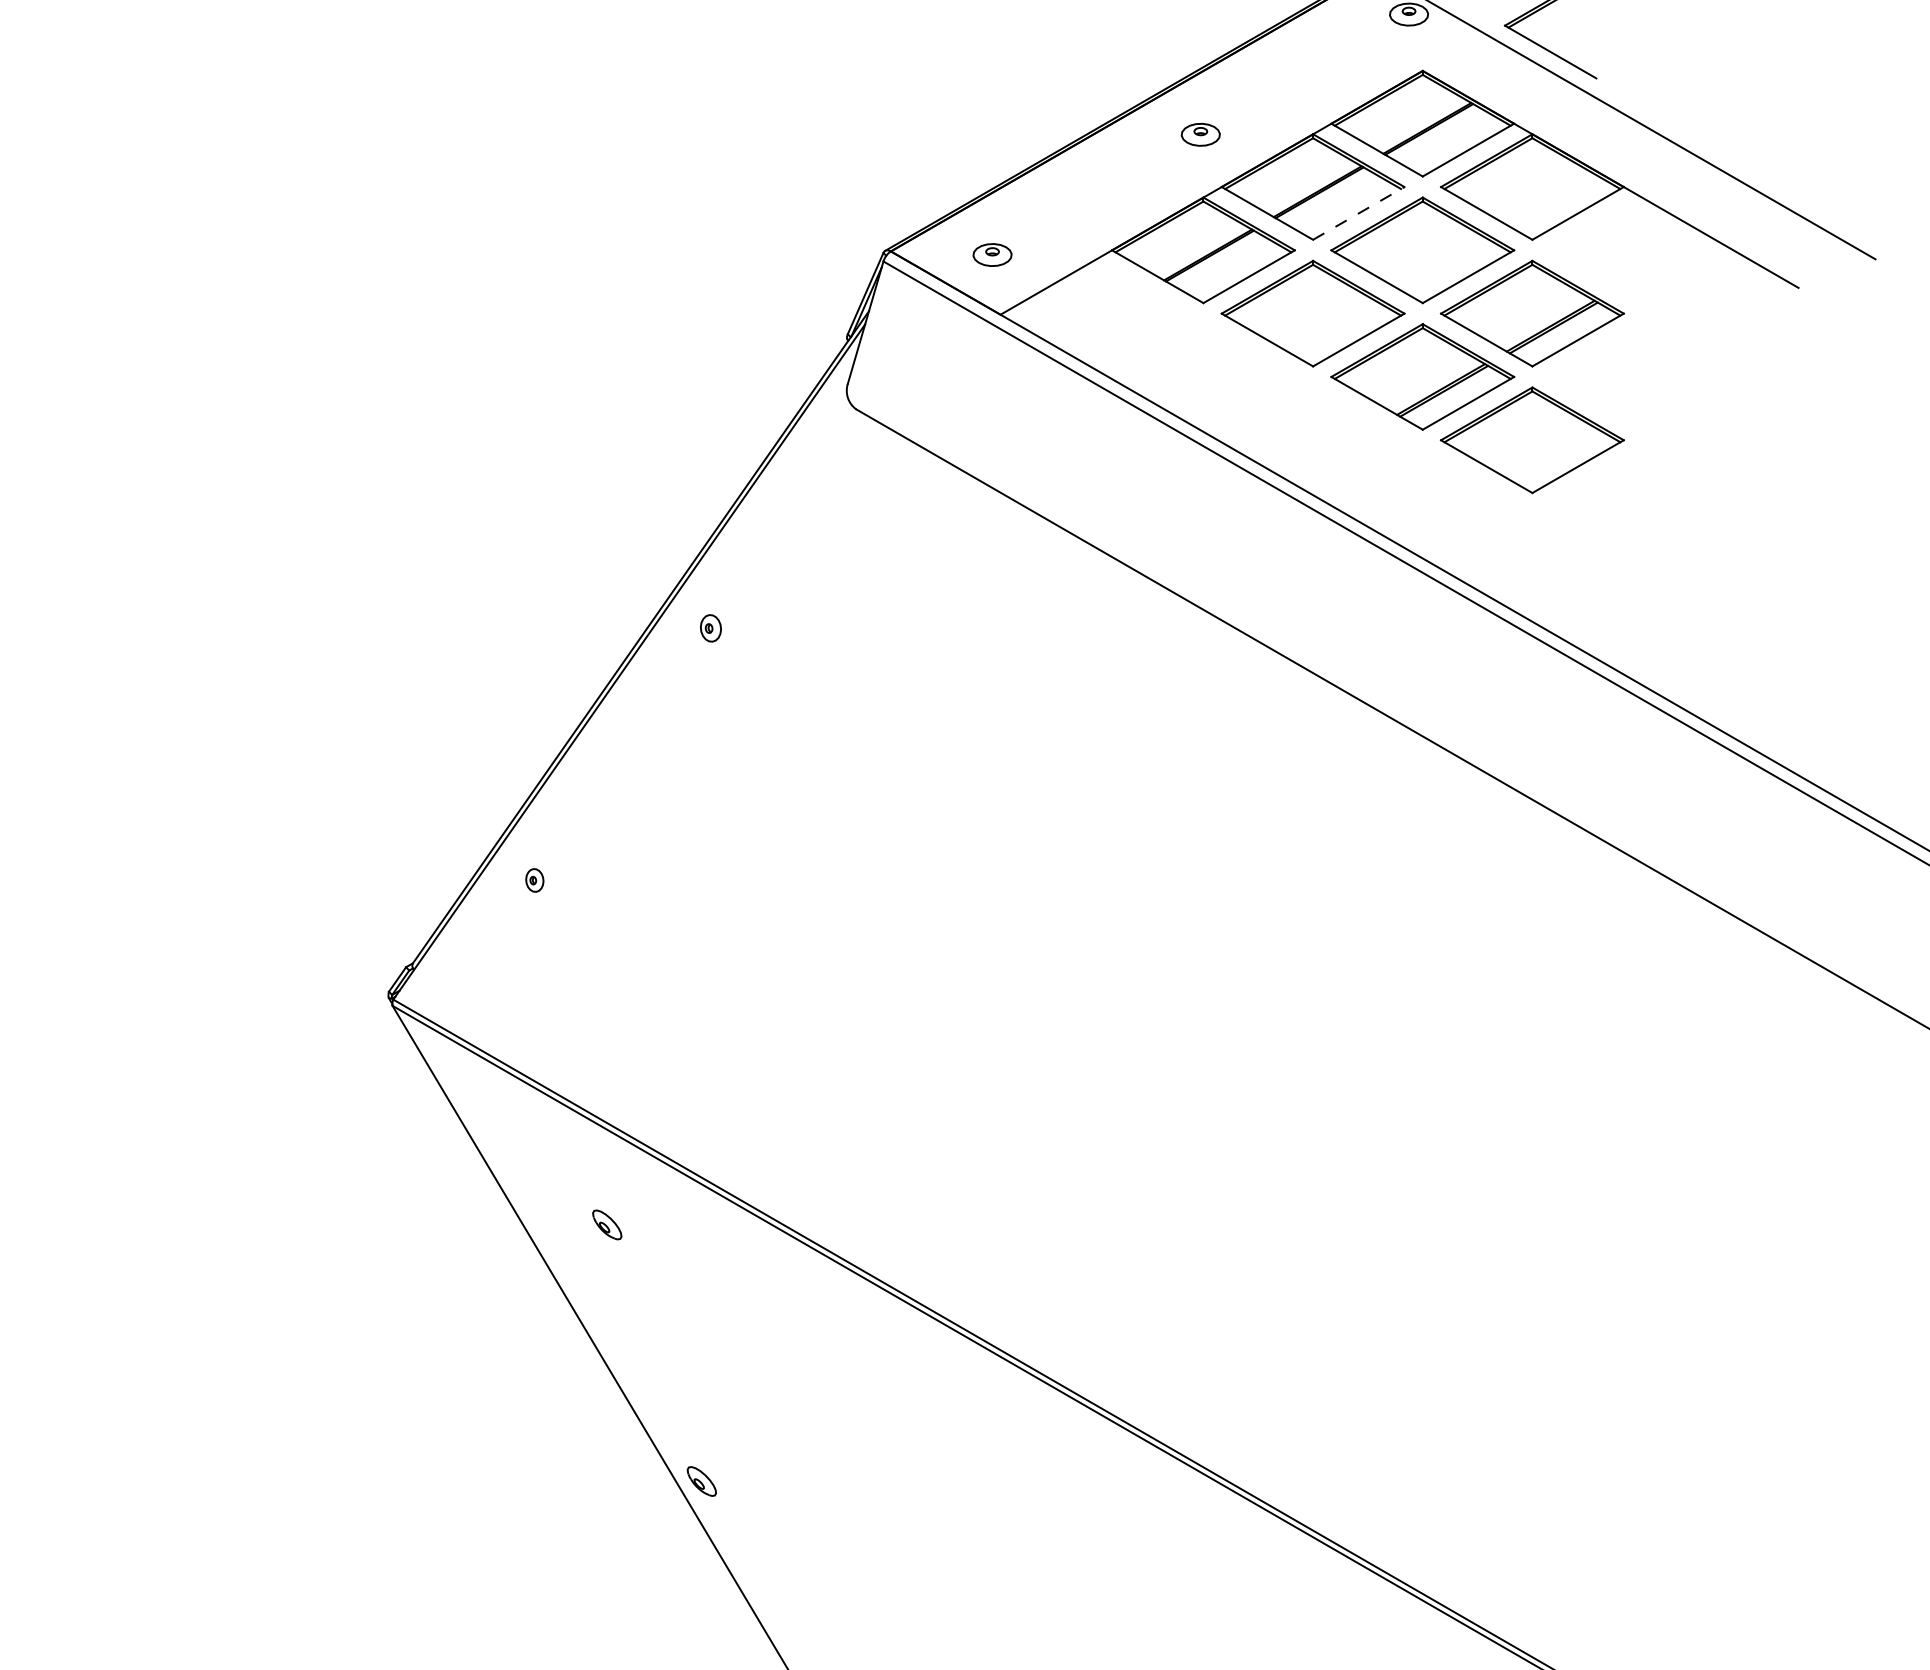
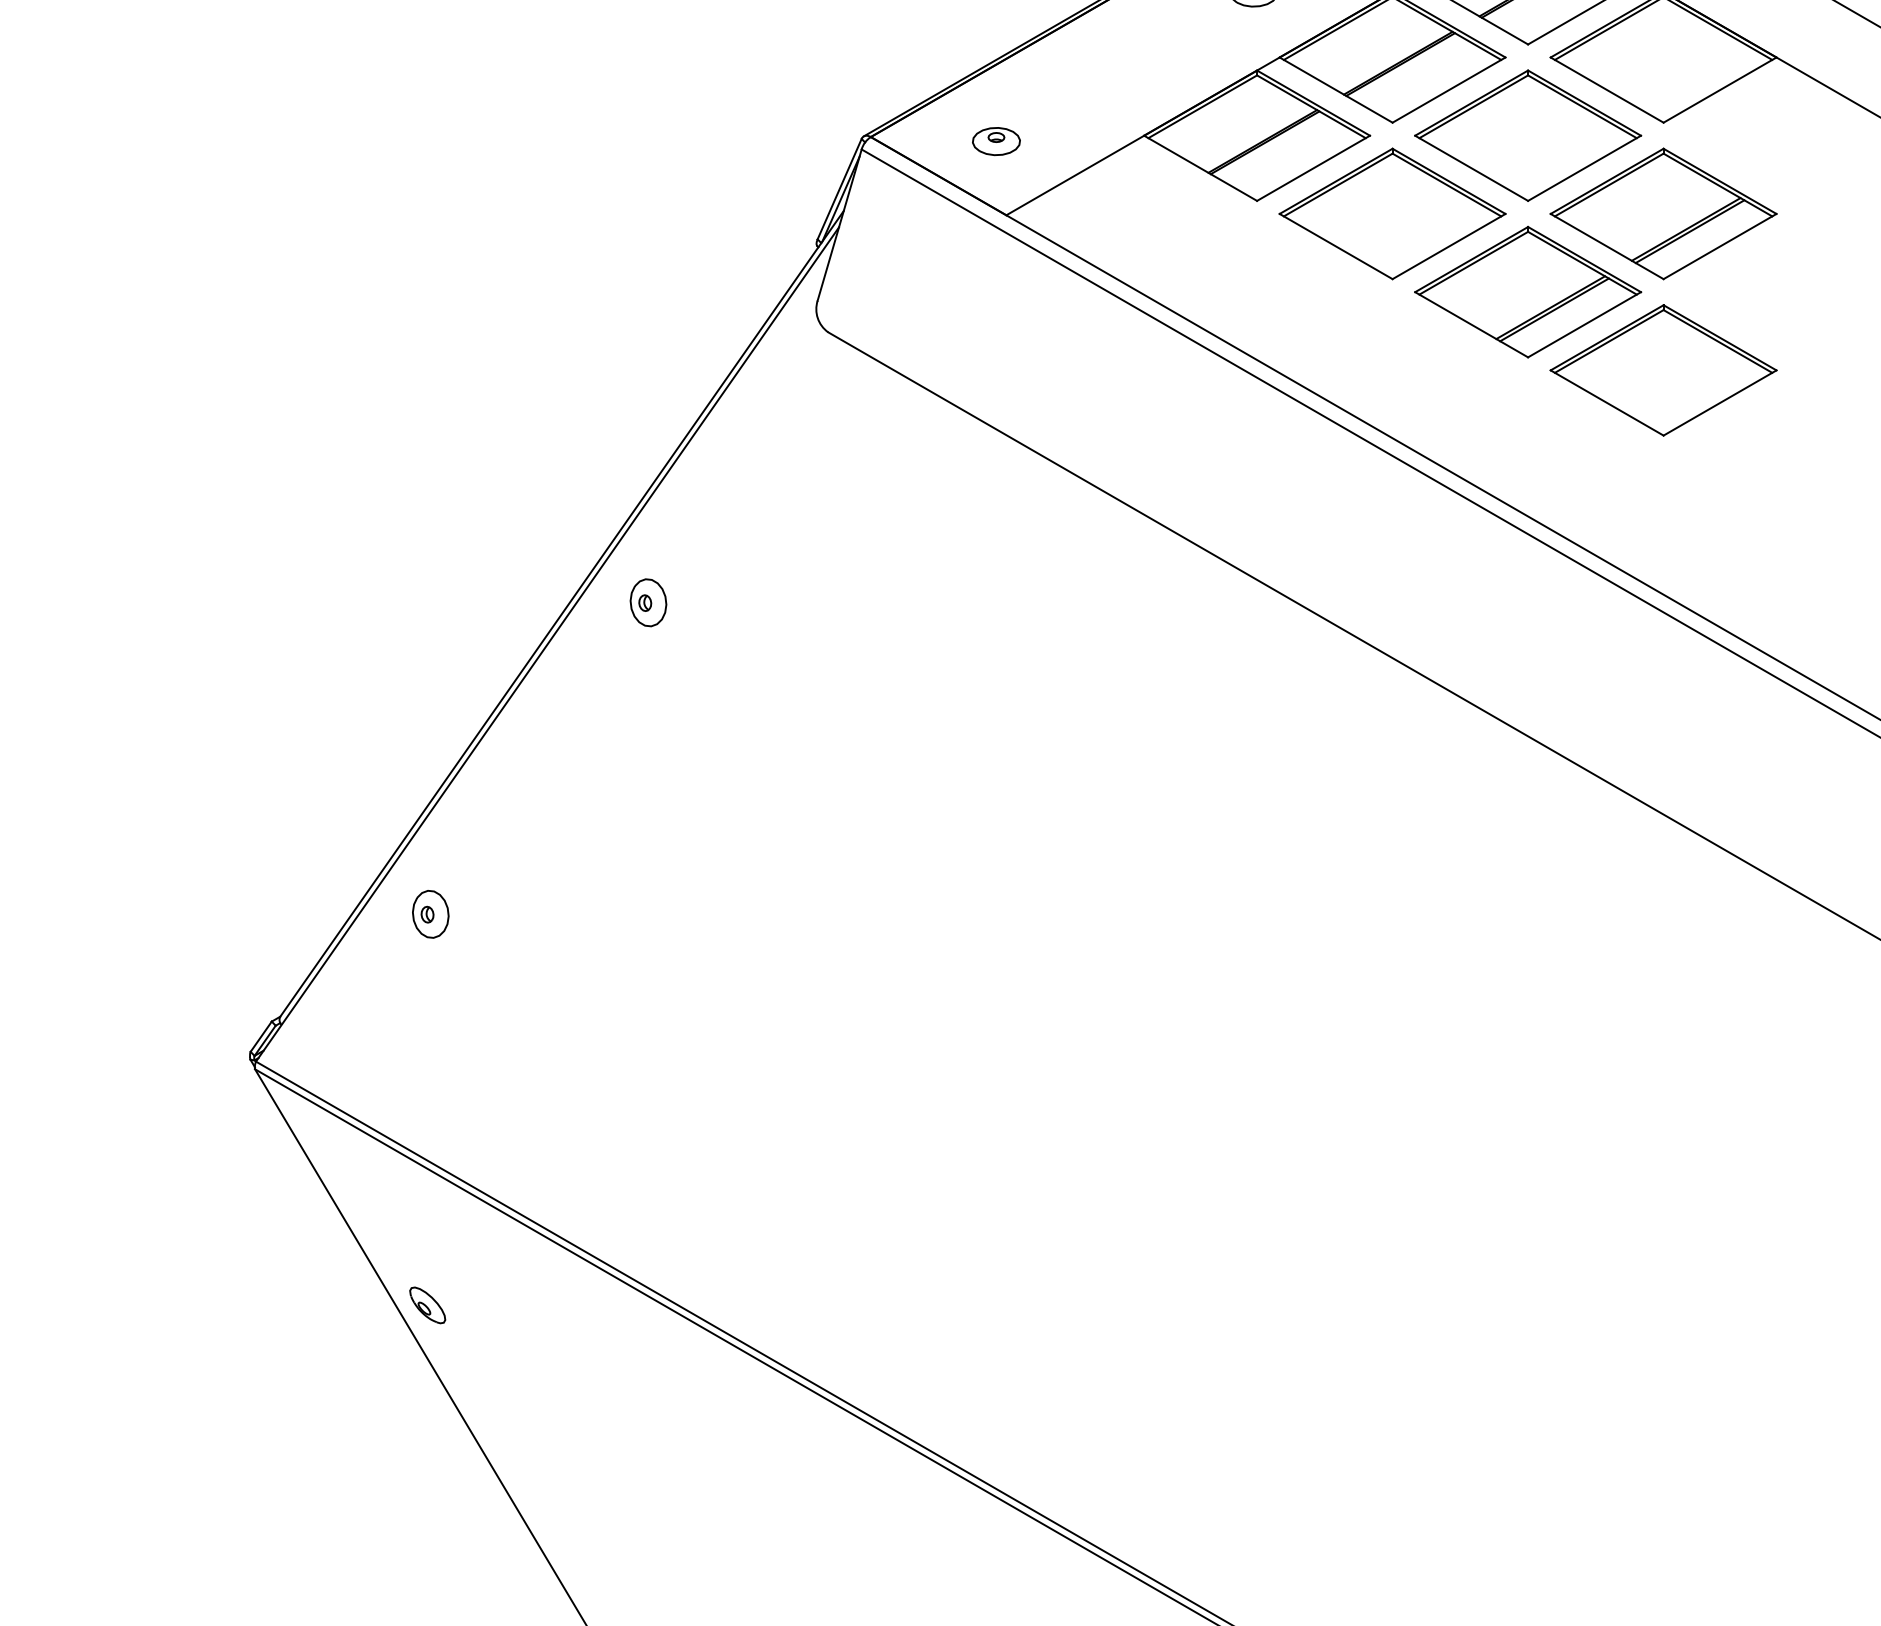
line: (1358, 213) -> (1448, 90), dashed -> solid
part: (710, 628) -> (647, 603), size x1.43
part: (534, 880) -> (430, 914), size x1.67
part: (607, 1224) -> (427, 1304), moved

